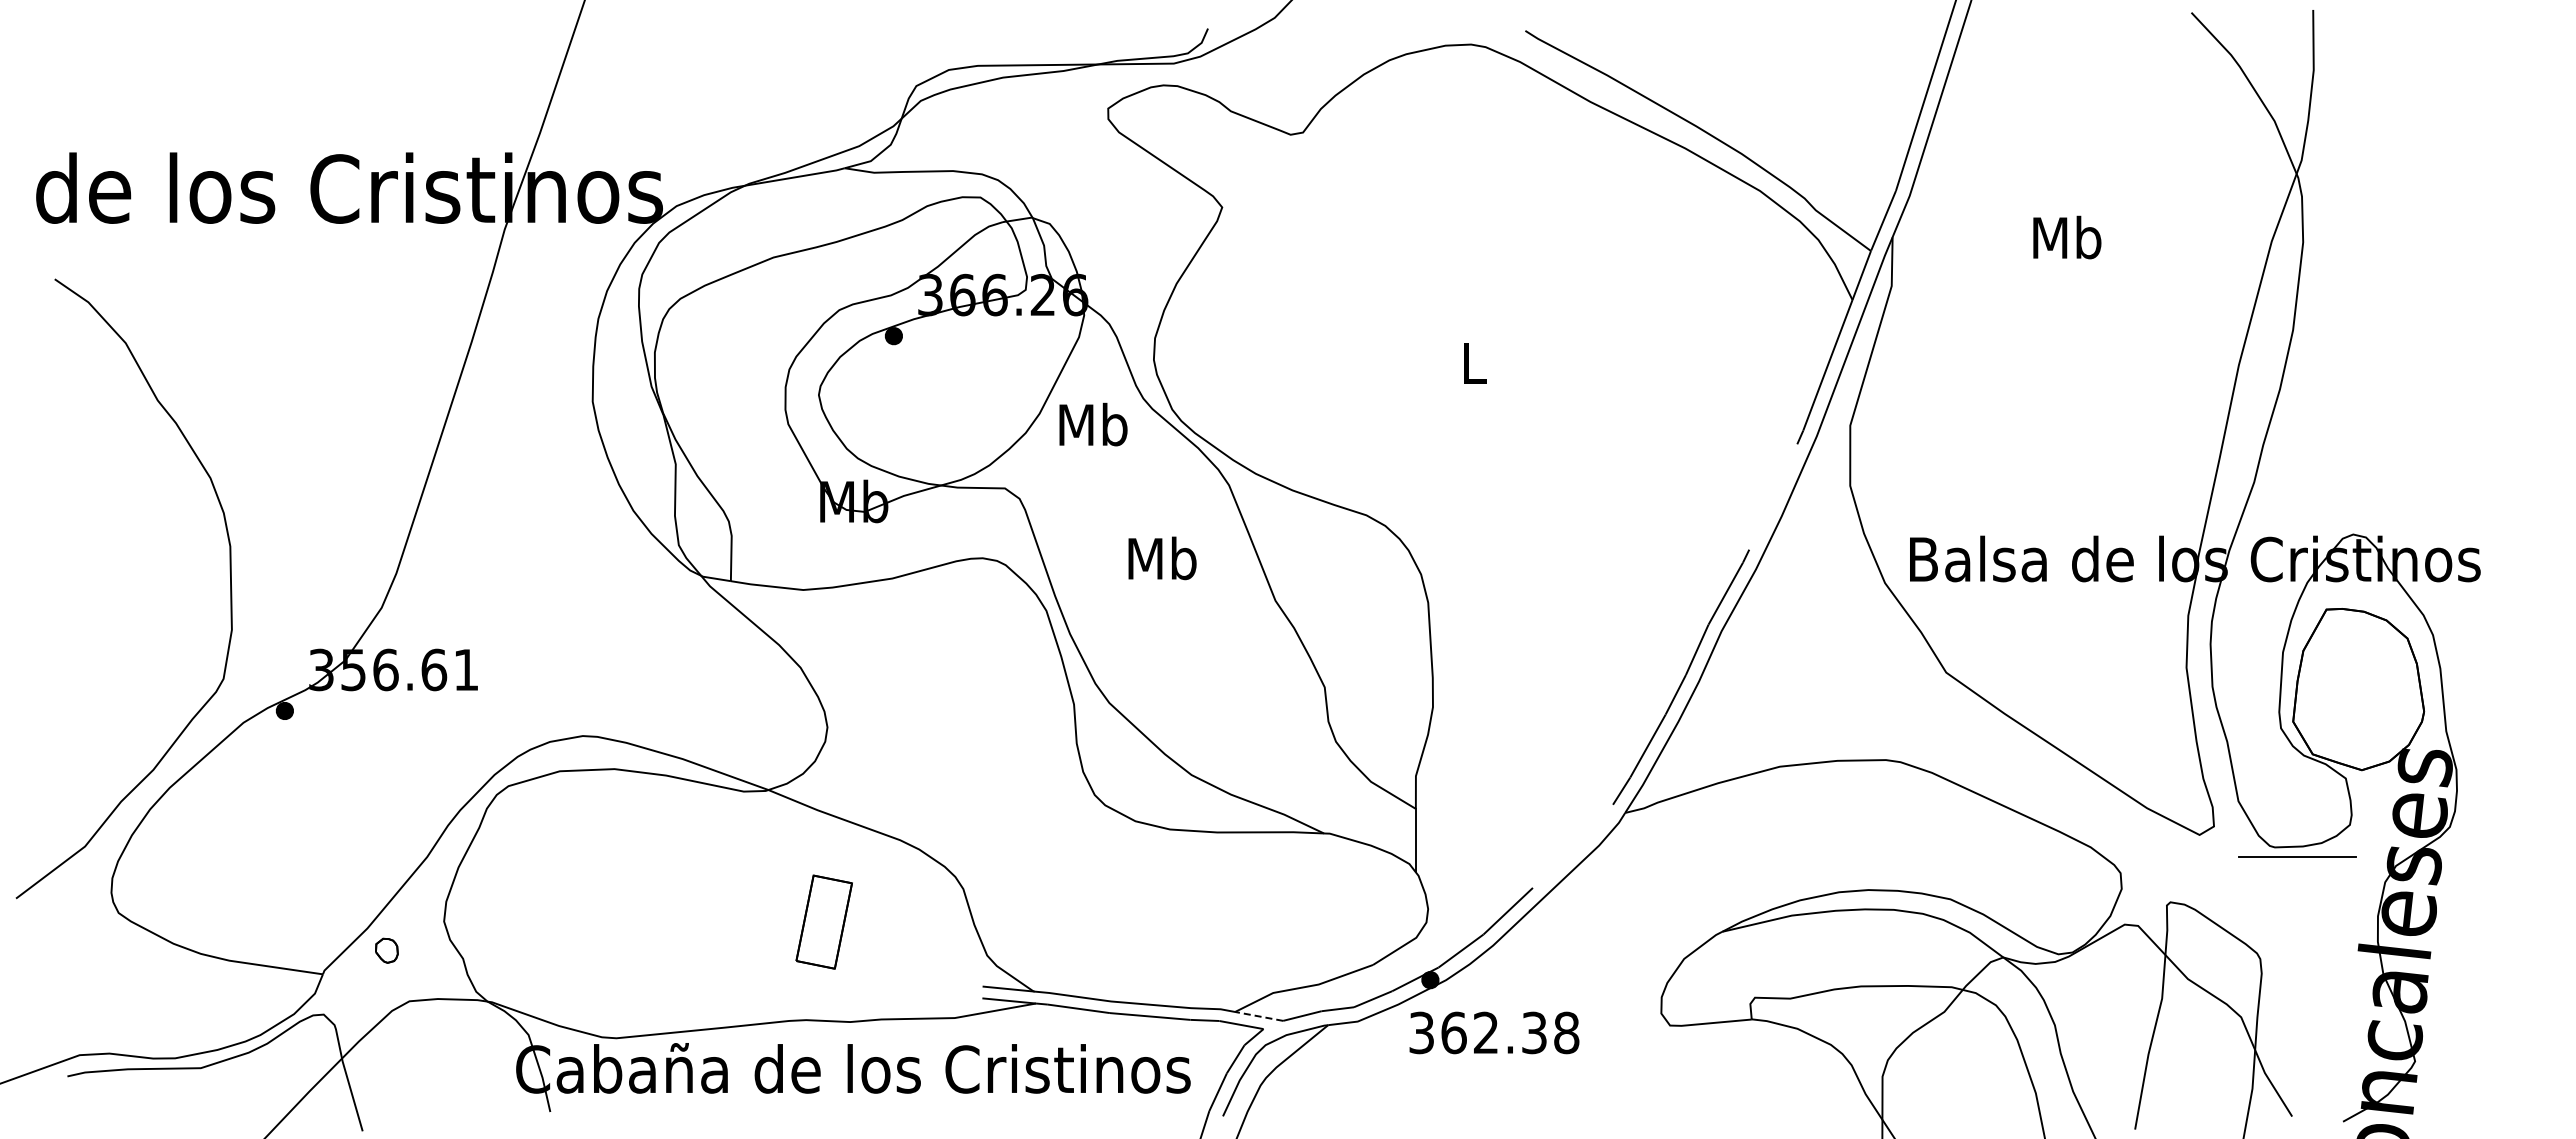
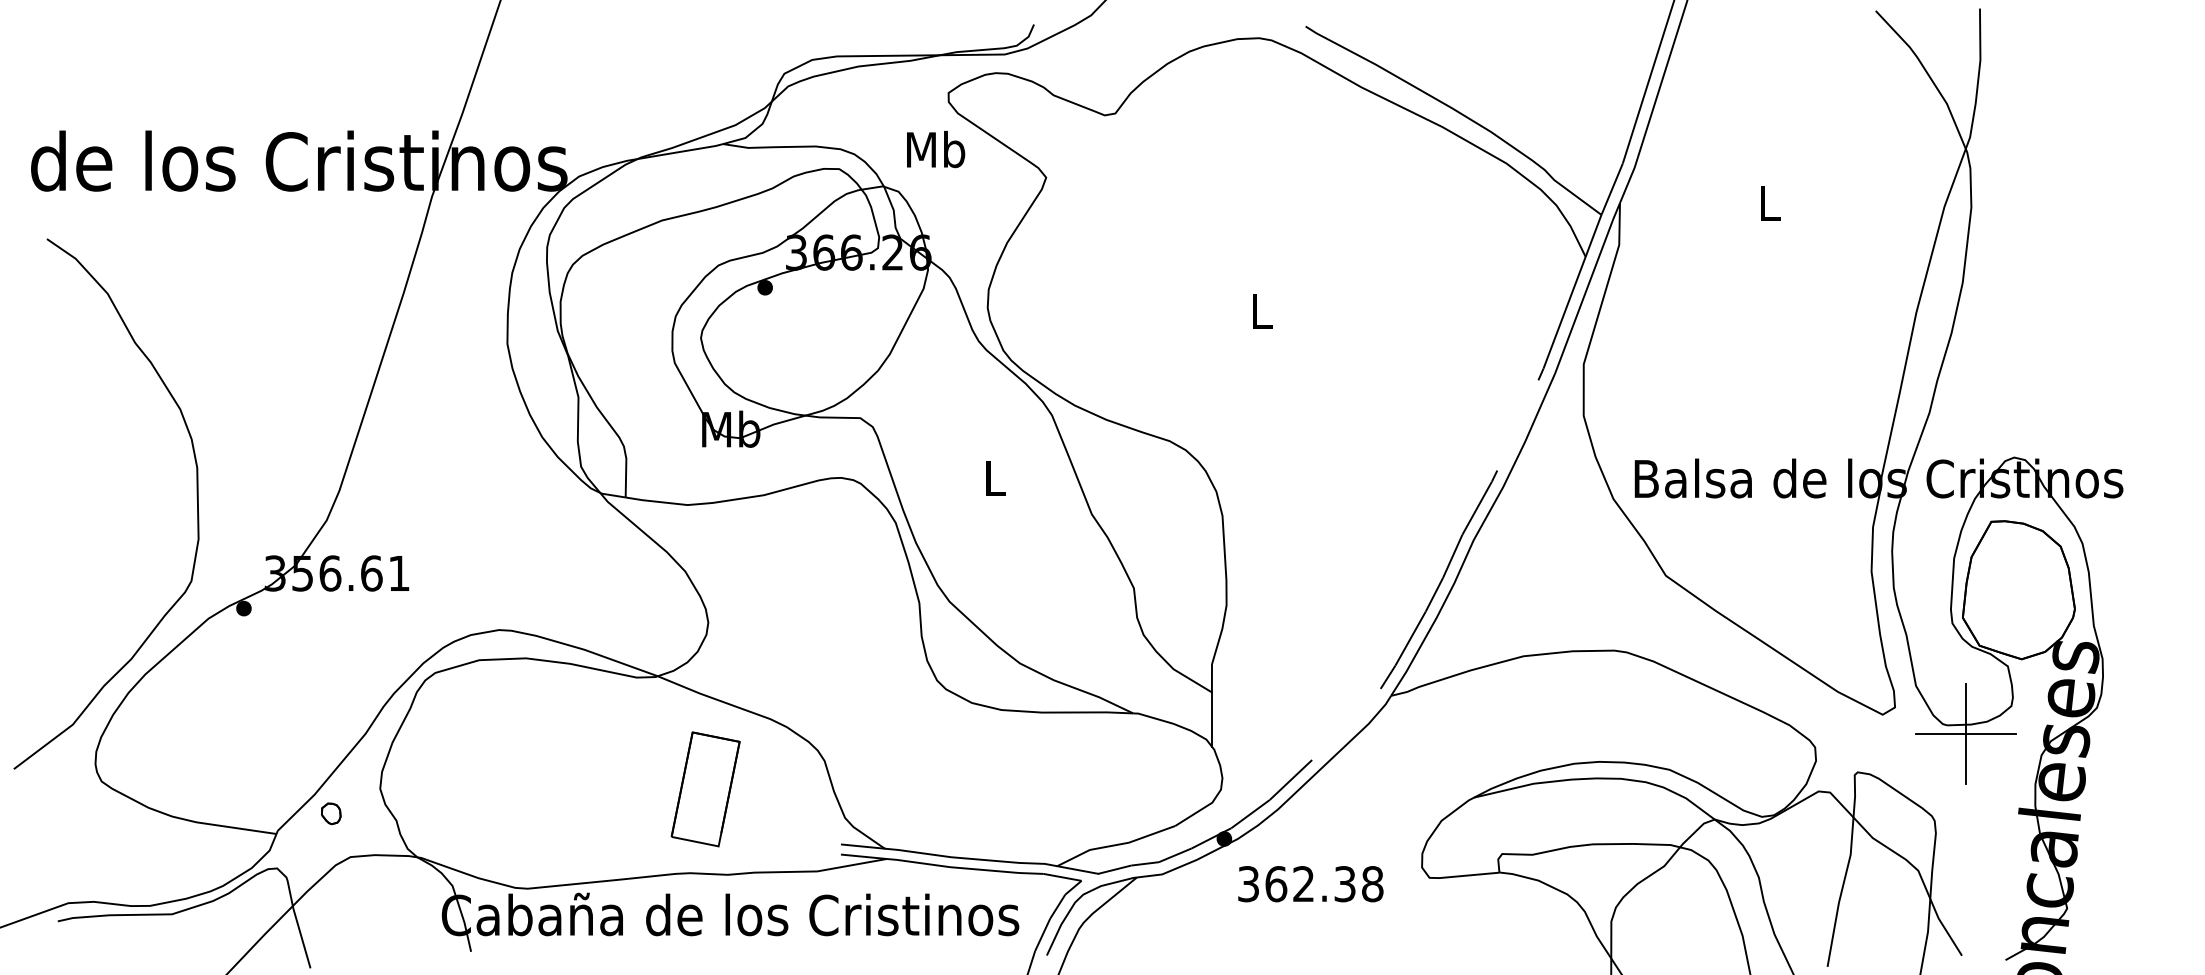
text: (2067, 237) -> (1769, 203), Mb -> L
text: (1093, 424) -> (936, 149), moved
text: (1162, 558) -> (995, 478), Mb -> L
line: (2297, 857) -> (1966, 733), added
part: (823, 921) -> (704, 788), size x1.43
line: (1258, 1016) -> (1077, 870), dashed -> solid
text: (1494, 1032) -> (1310, 883), moved

